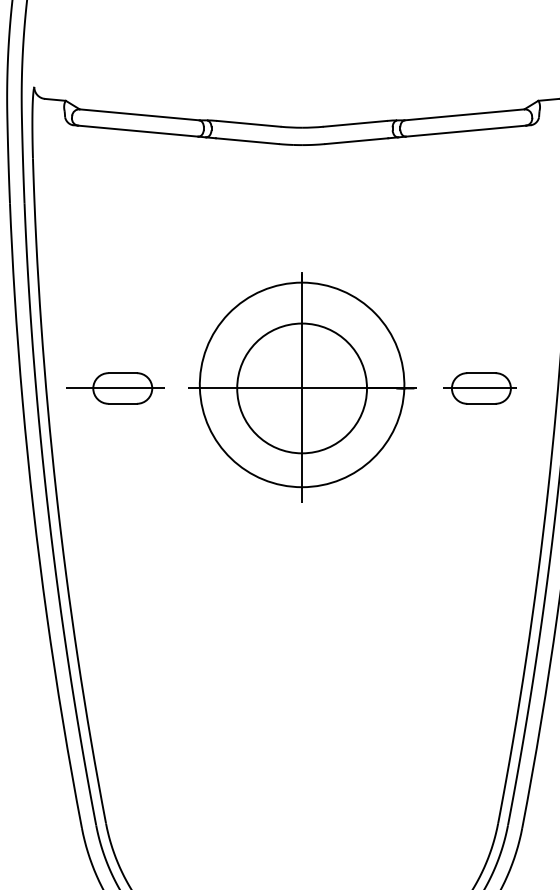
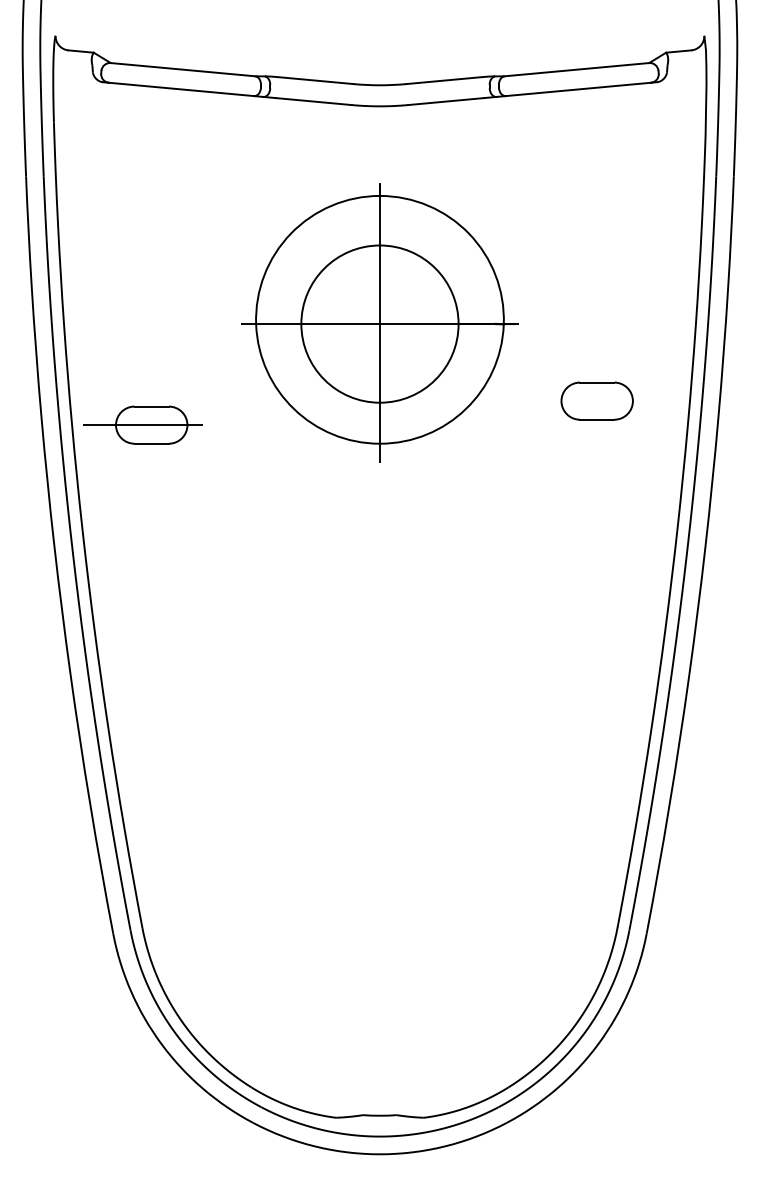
part: (115, 387) -> (142, 424), moved
part: (301, 387) -> (379, 322), moved
line: (480, 388) -> (595, 401), removed

